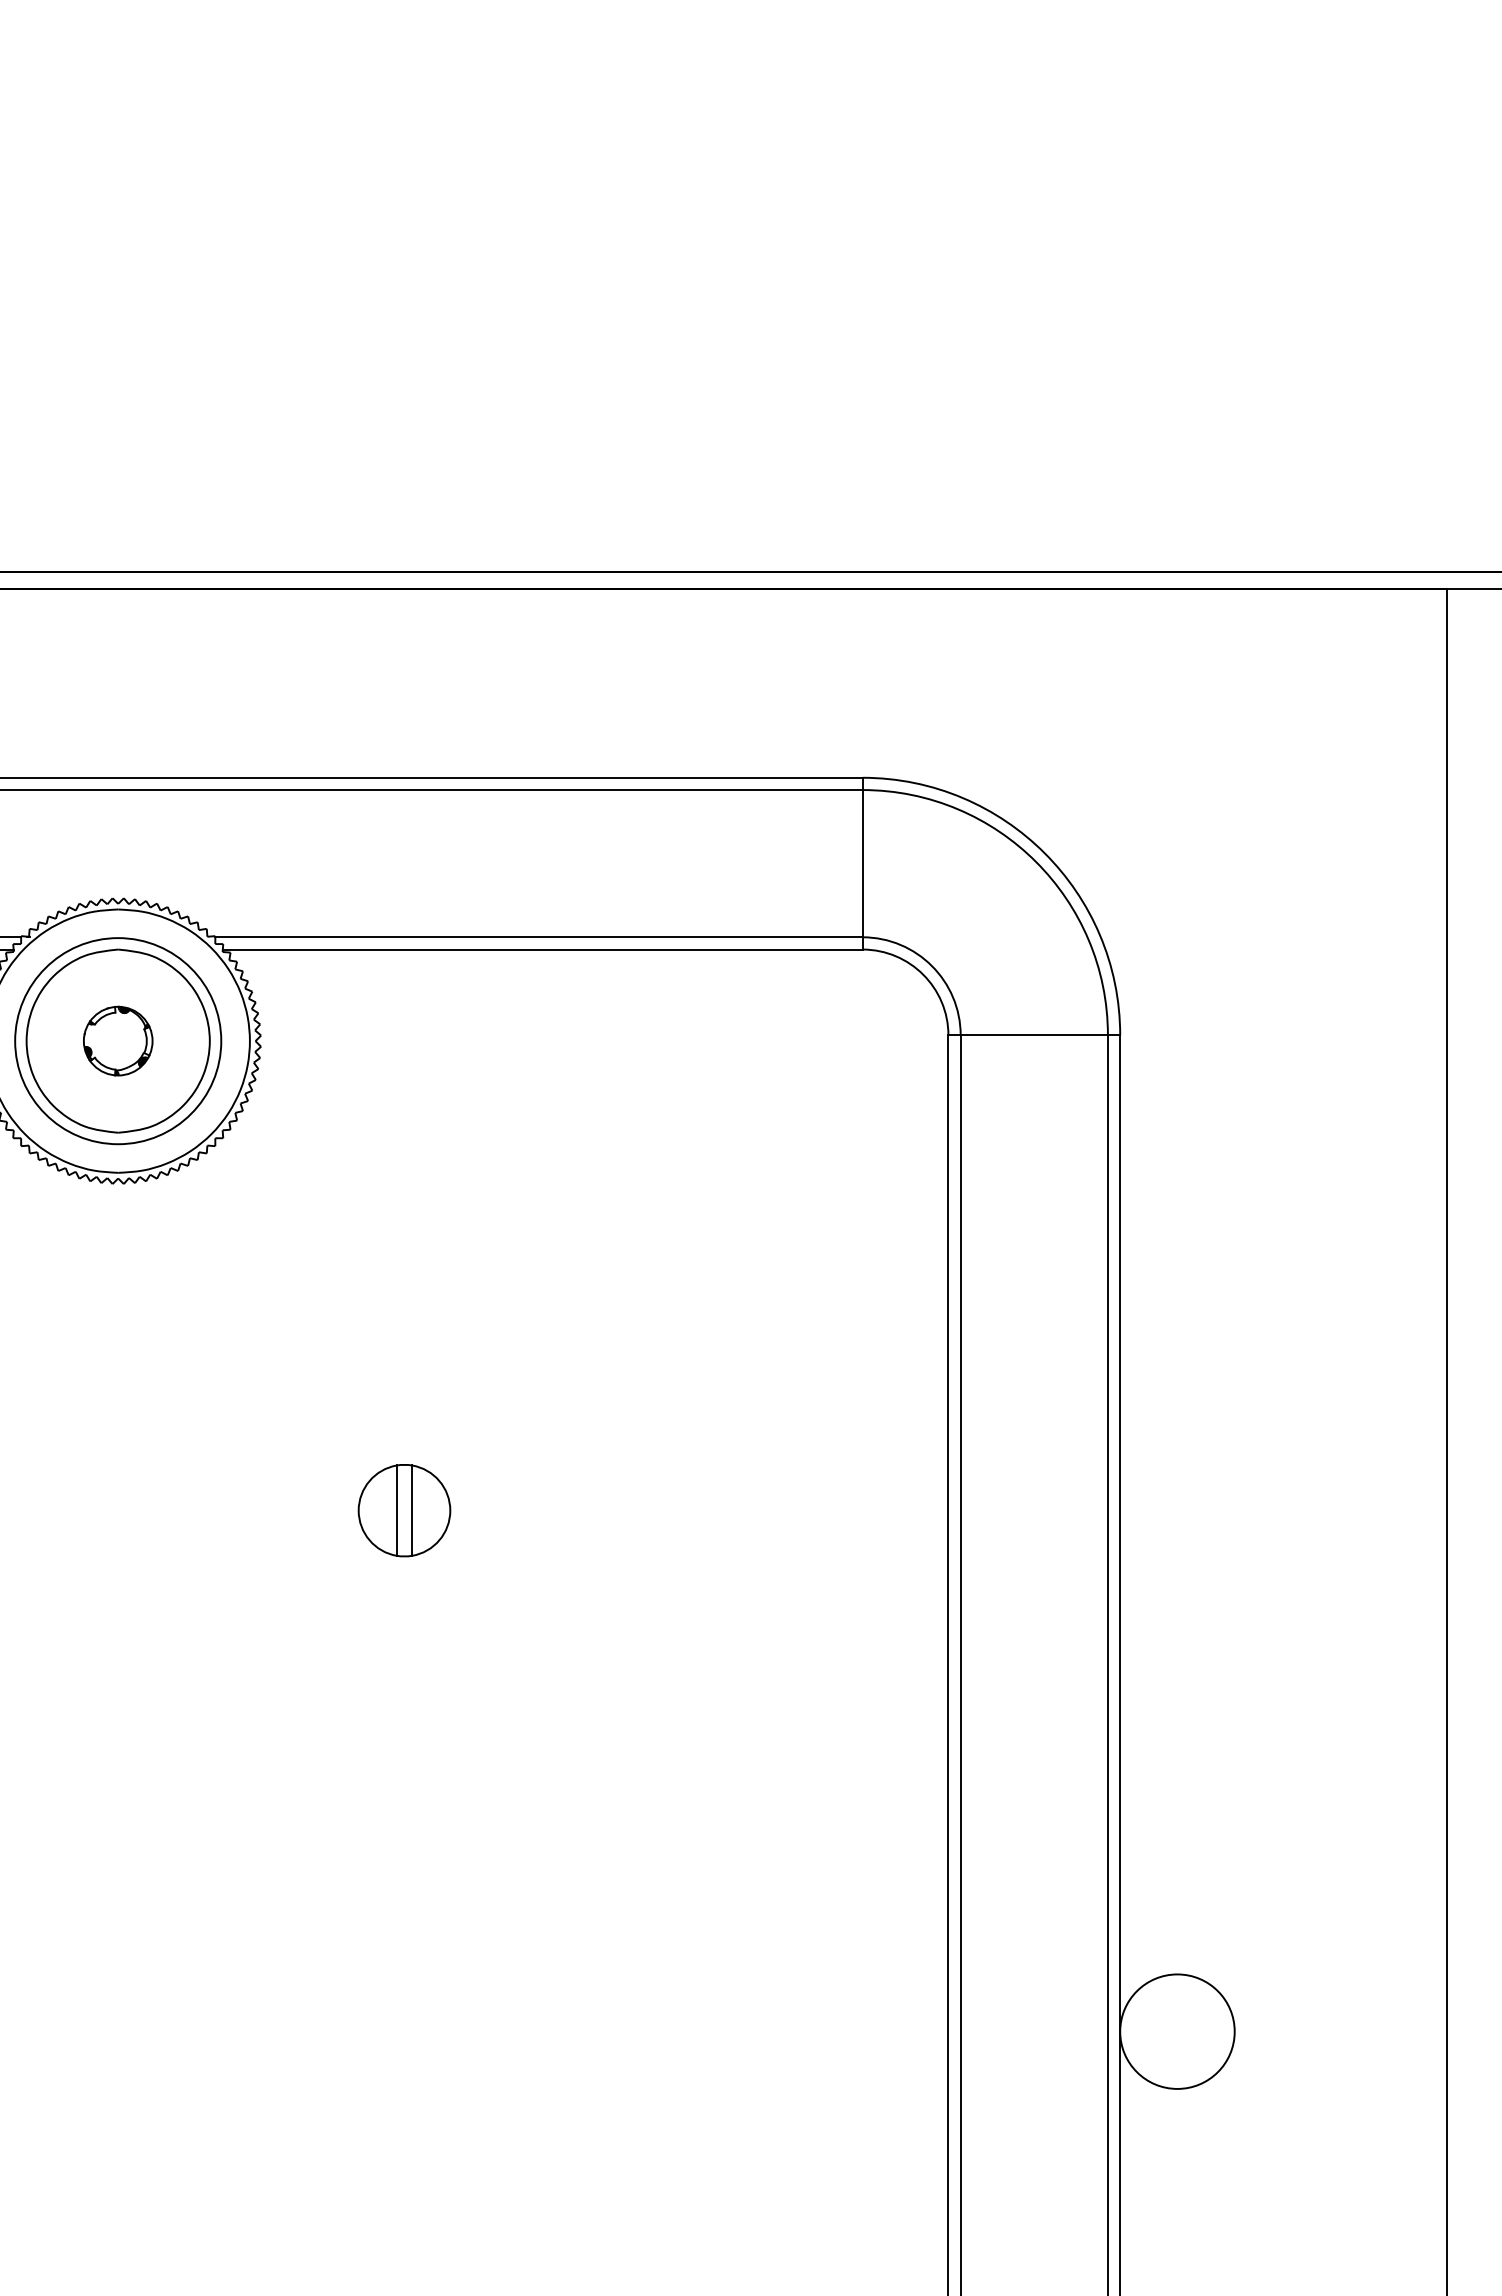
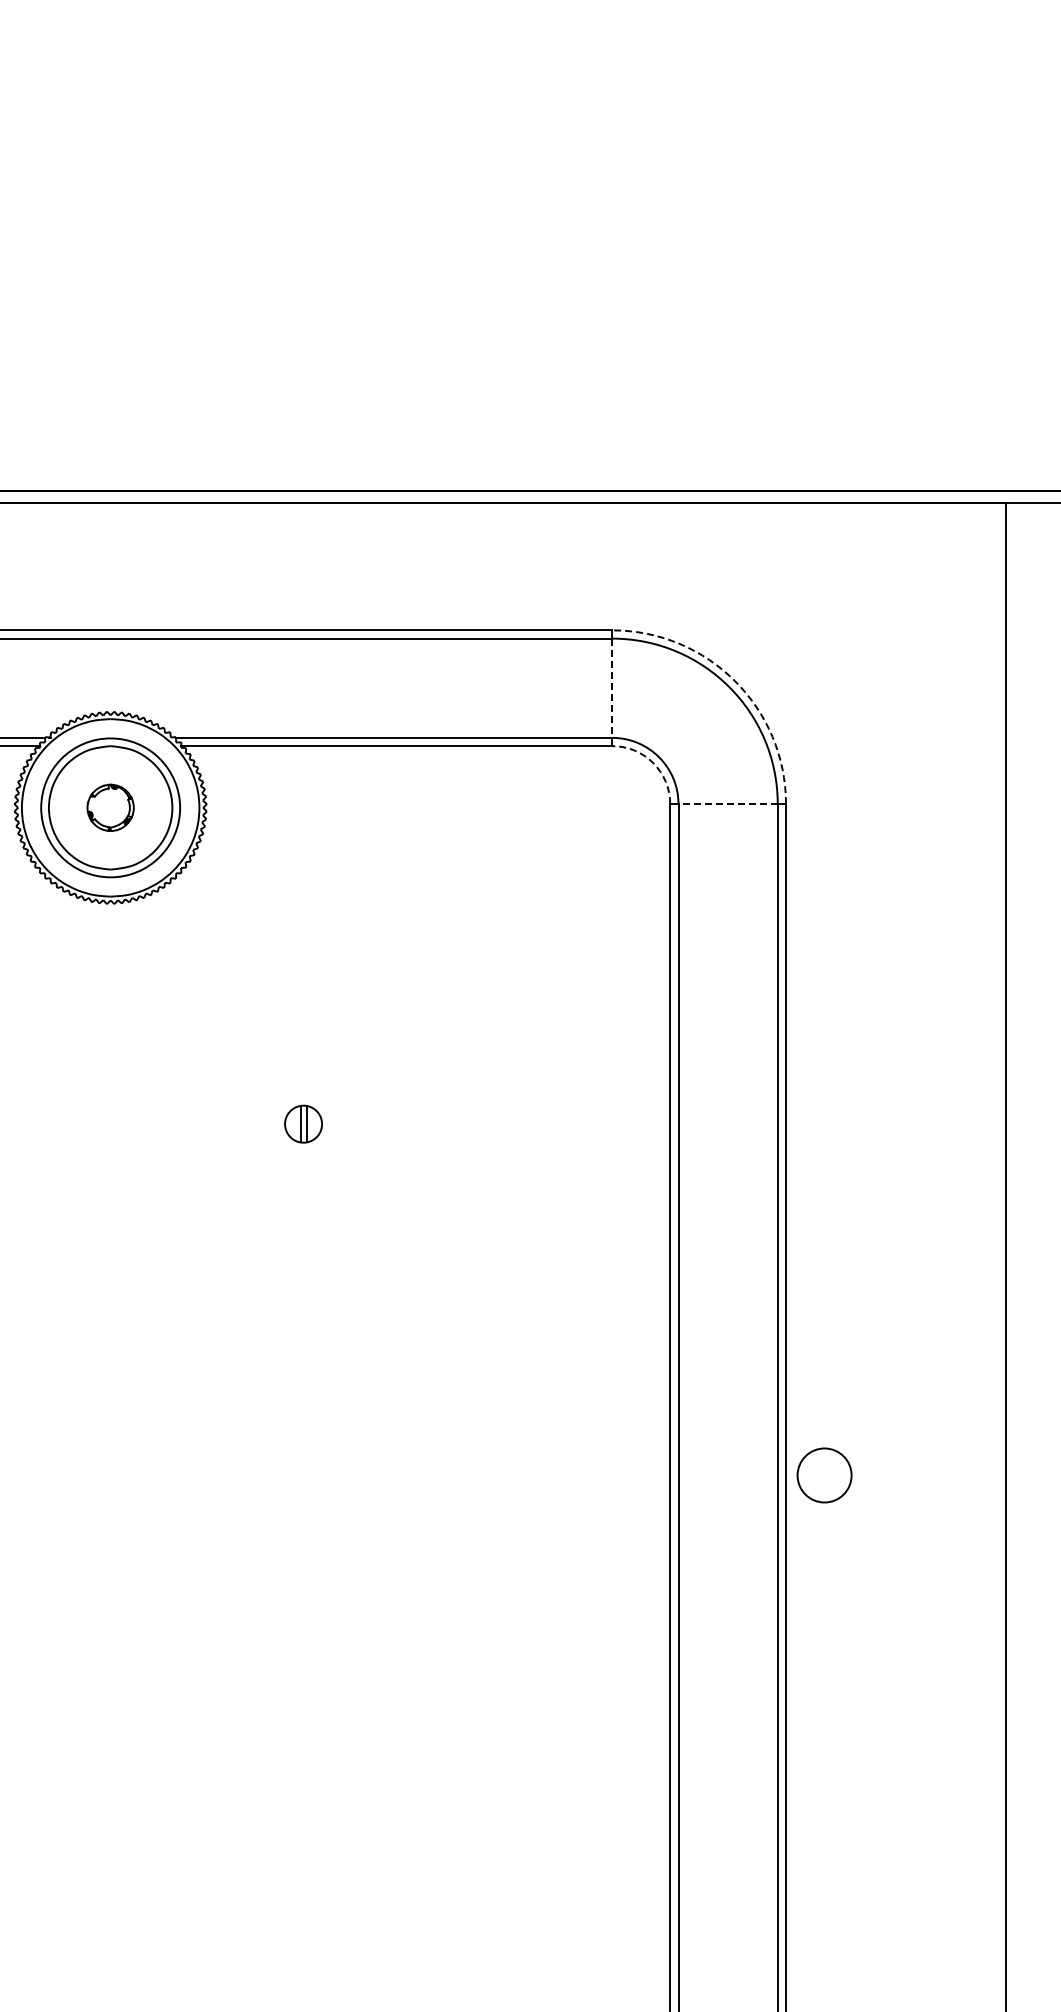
arc: (1045, 853) -> (735, 681), solid -> dashed
line: (862, 864) -> (612, 688), solid -> dashed
arc: (923, 975) -> (653, 763), solid -> dashed
line: (1034, 1036) -> (728, 804), solid -> dashed
part: (404, 1509) -> (303, 1123), size x0.6
circle: (1177, 2031) -> (824, 1475), size x0.7

